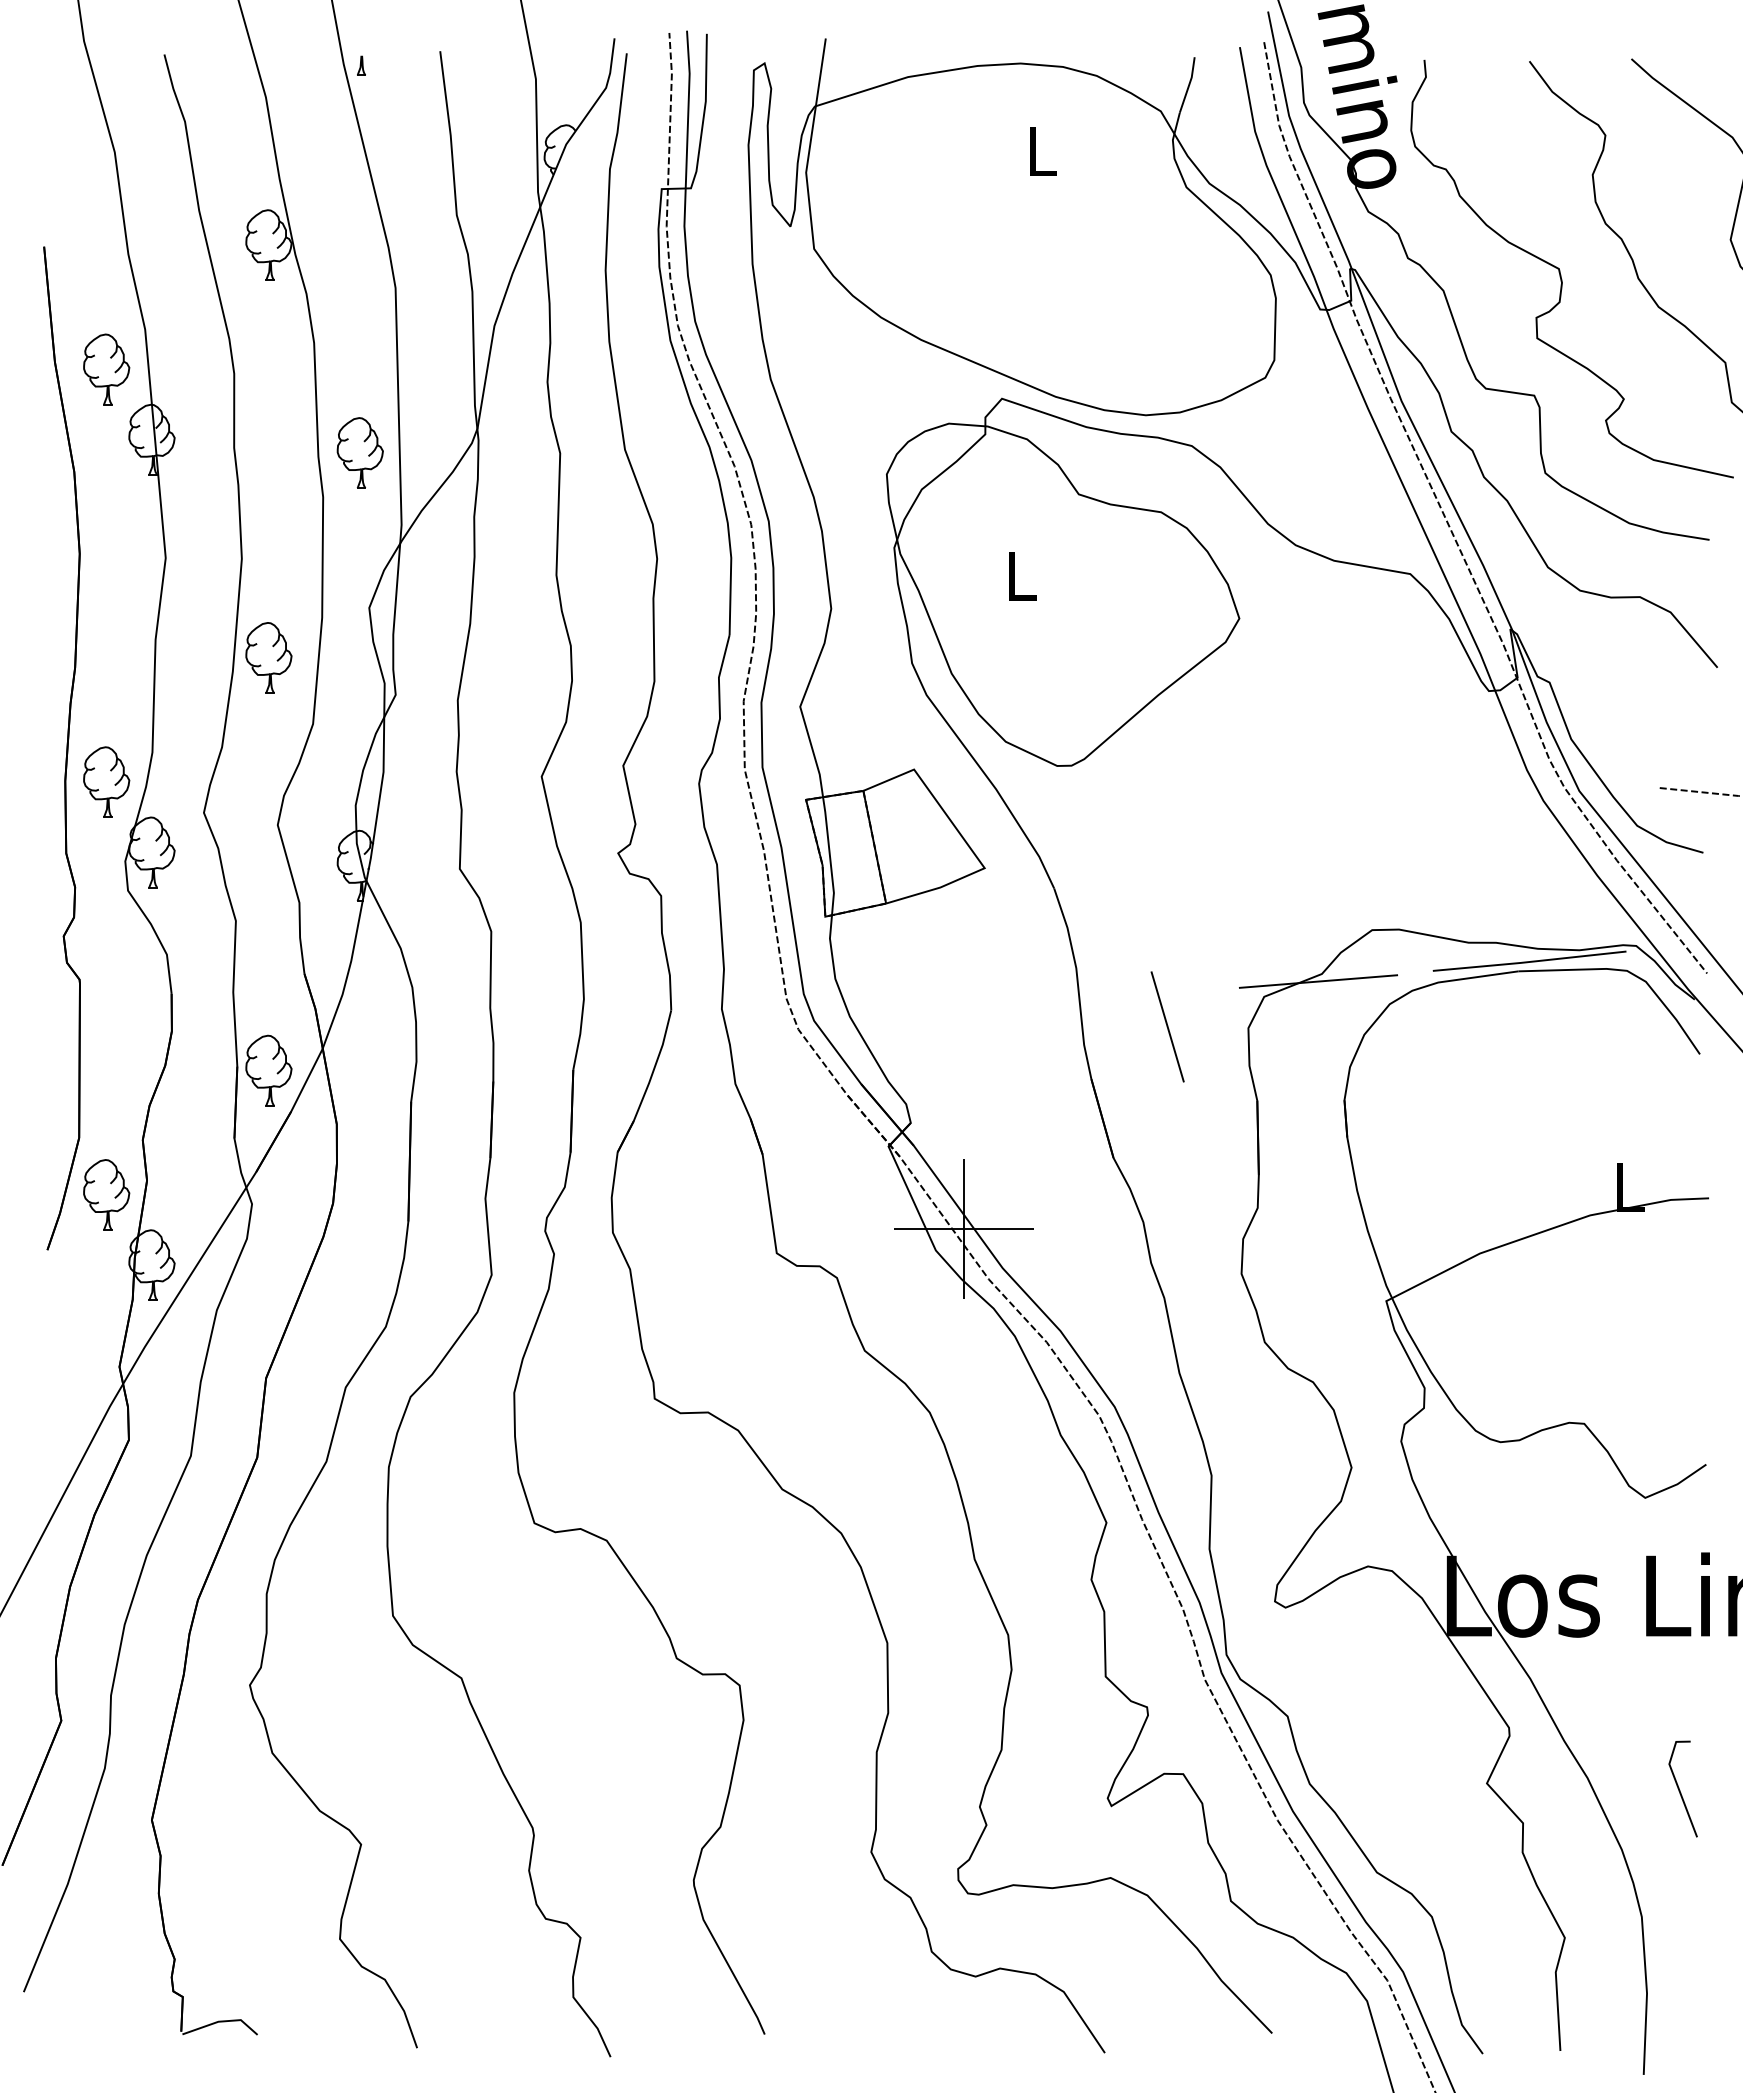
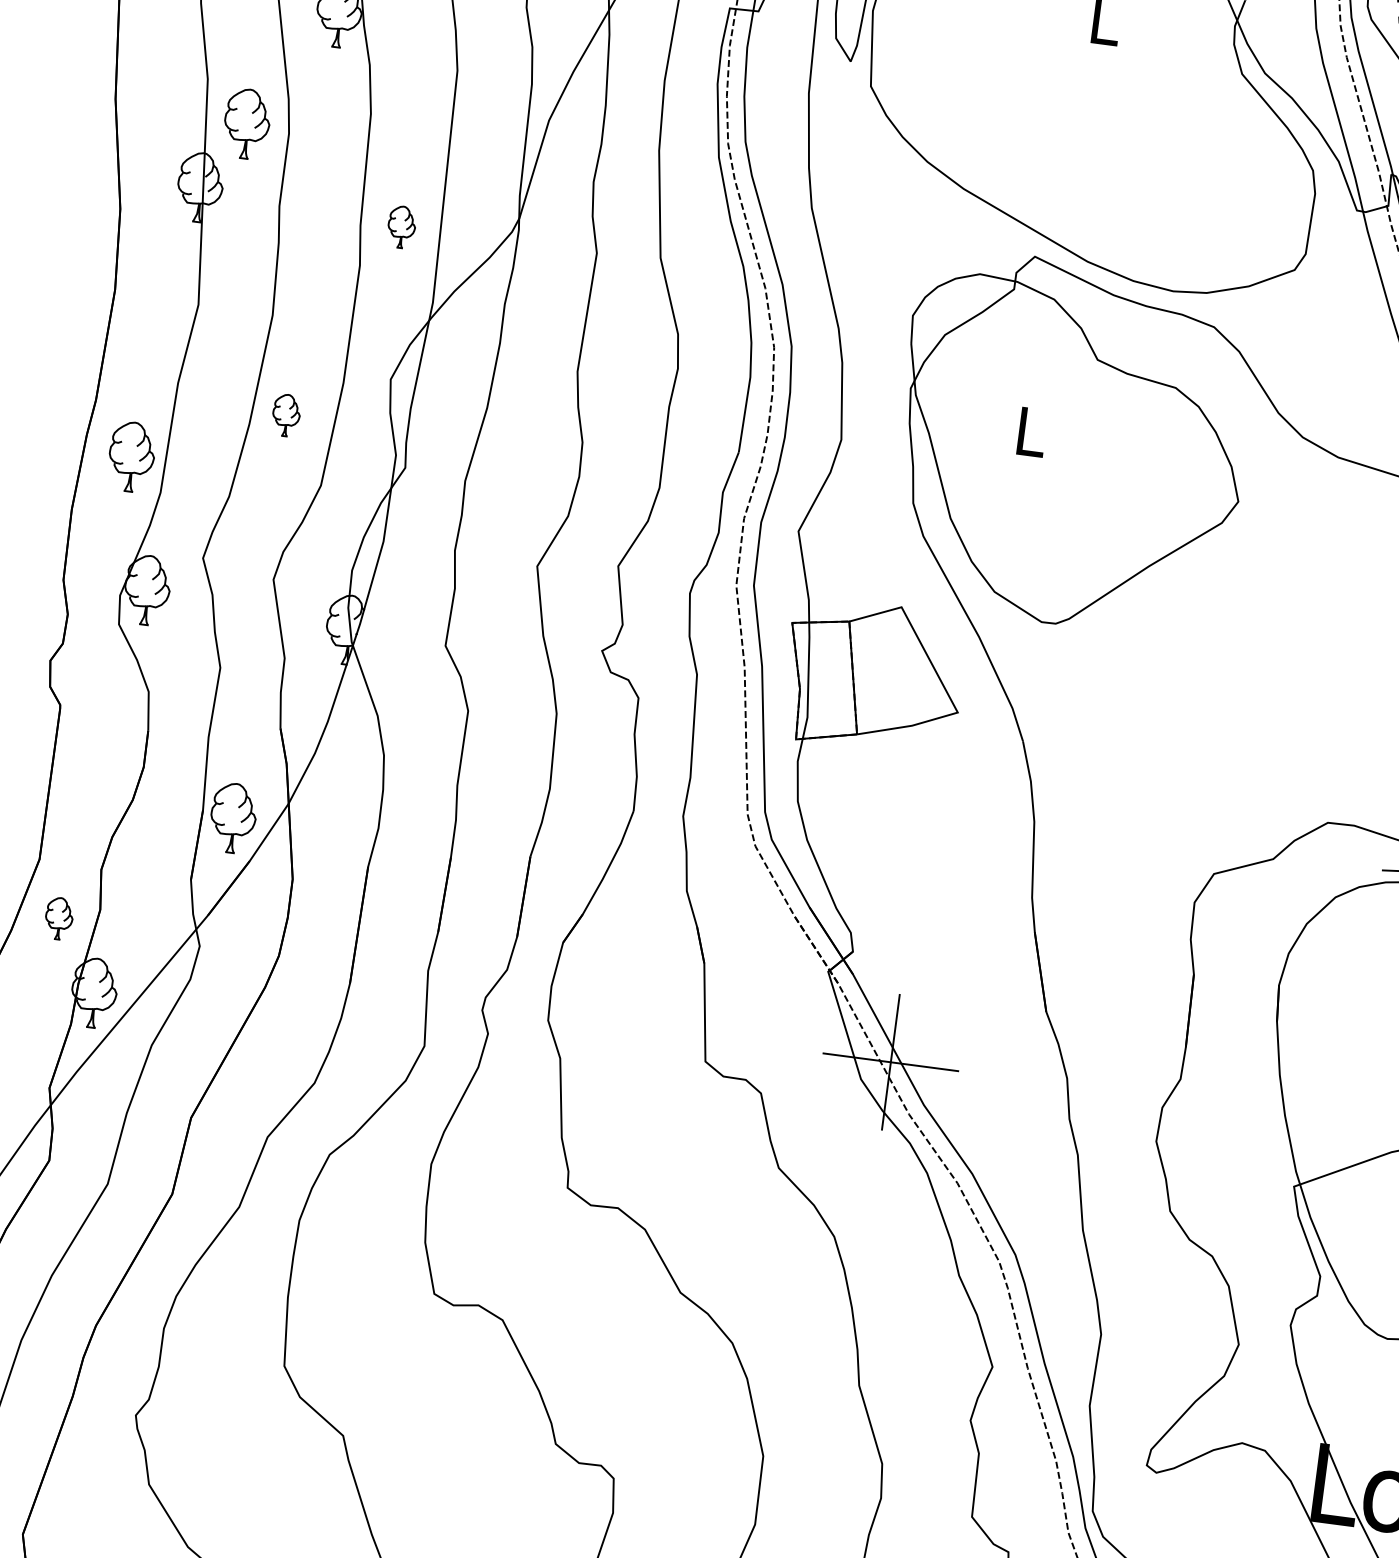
part: (106, 369) -> (246, 123), moved
part: (359, 452) -> (401, 226), size x0.6
part: (268, 657) -> (286, 414), size x0.6
part: (106, 781) -> (131, 456), moved
line: (1318, 981) -> (1268, 866), removed
line: (1167, 1026) -> (1115, 890), removed
part: (106, 1194) -> (58, 918), size x0.6

